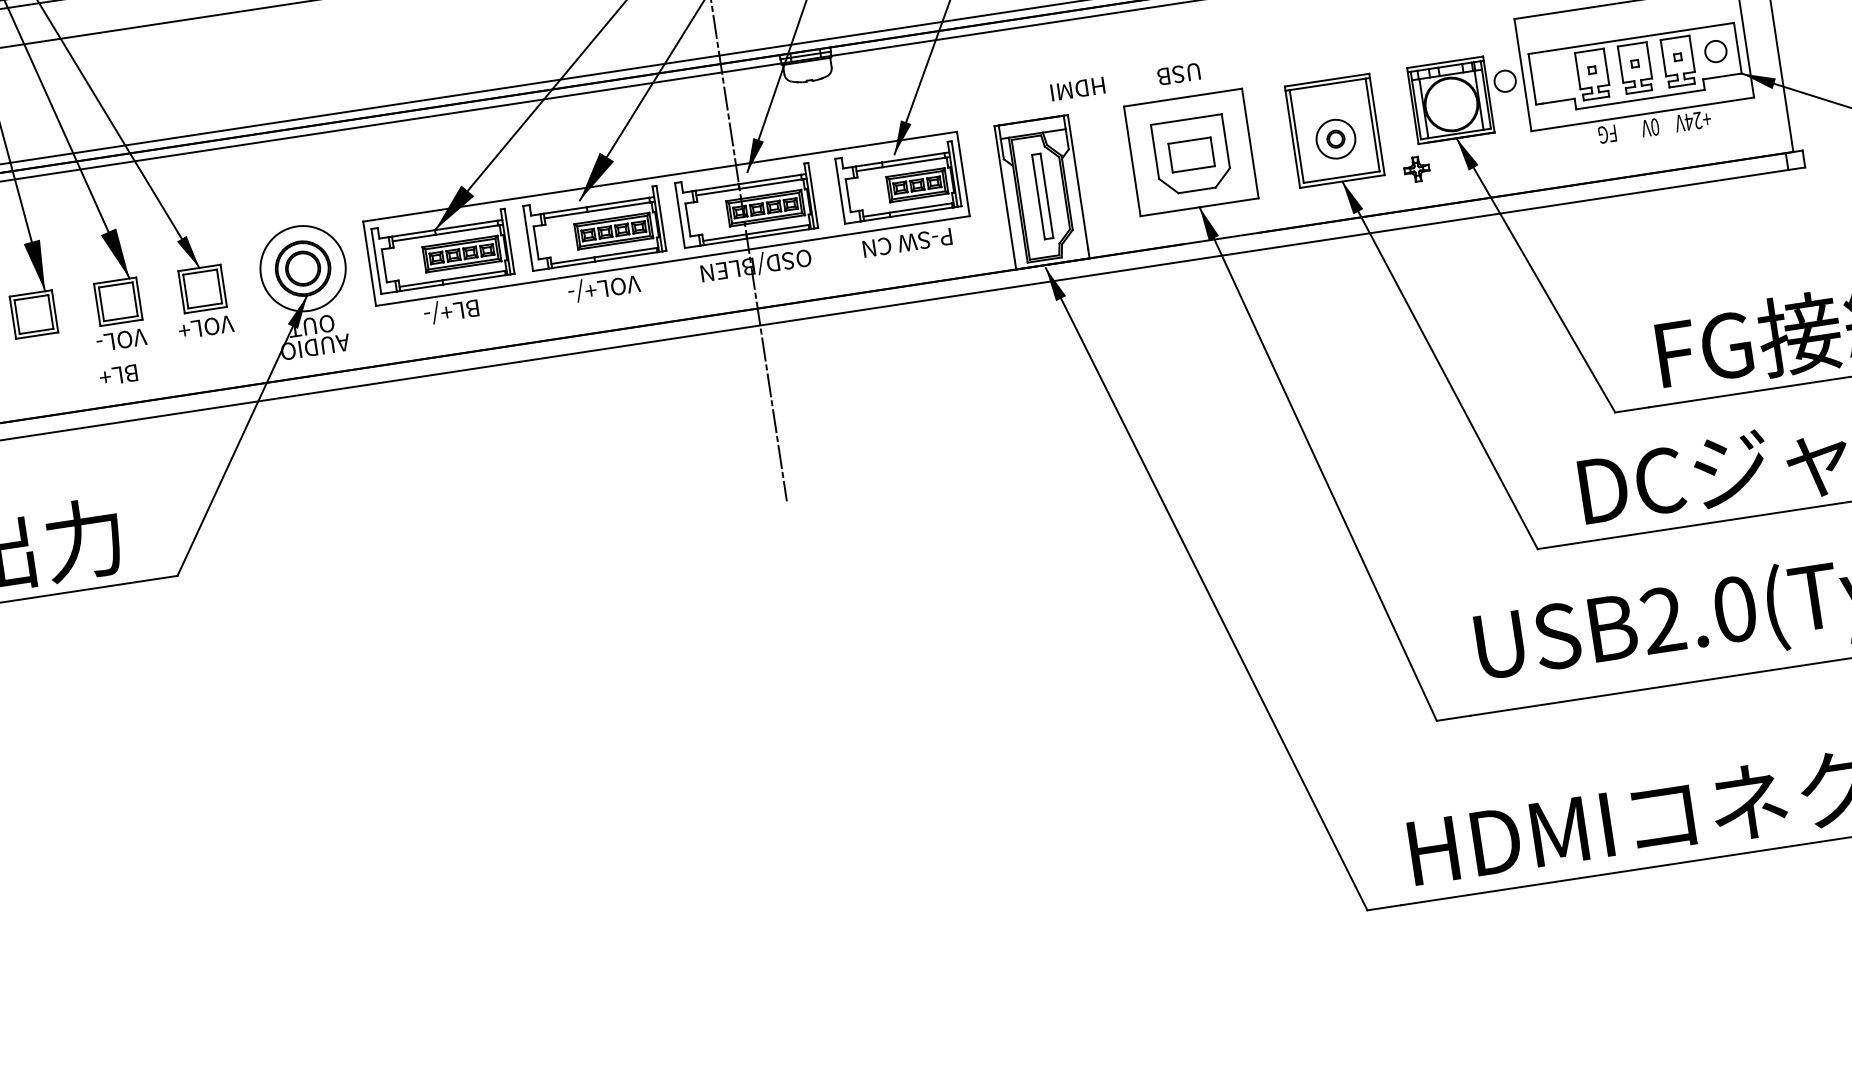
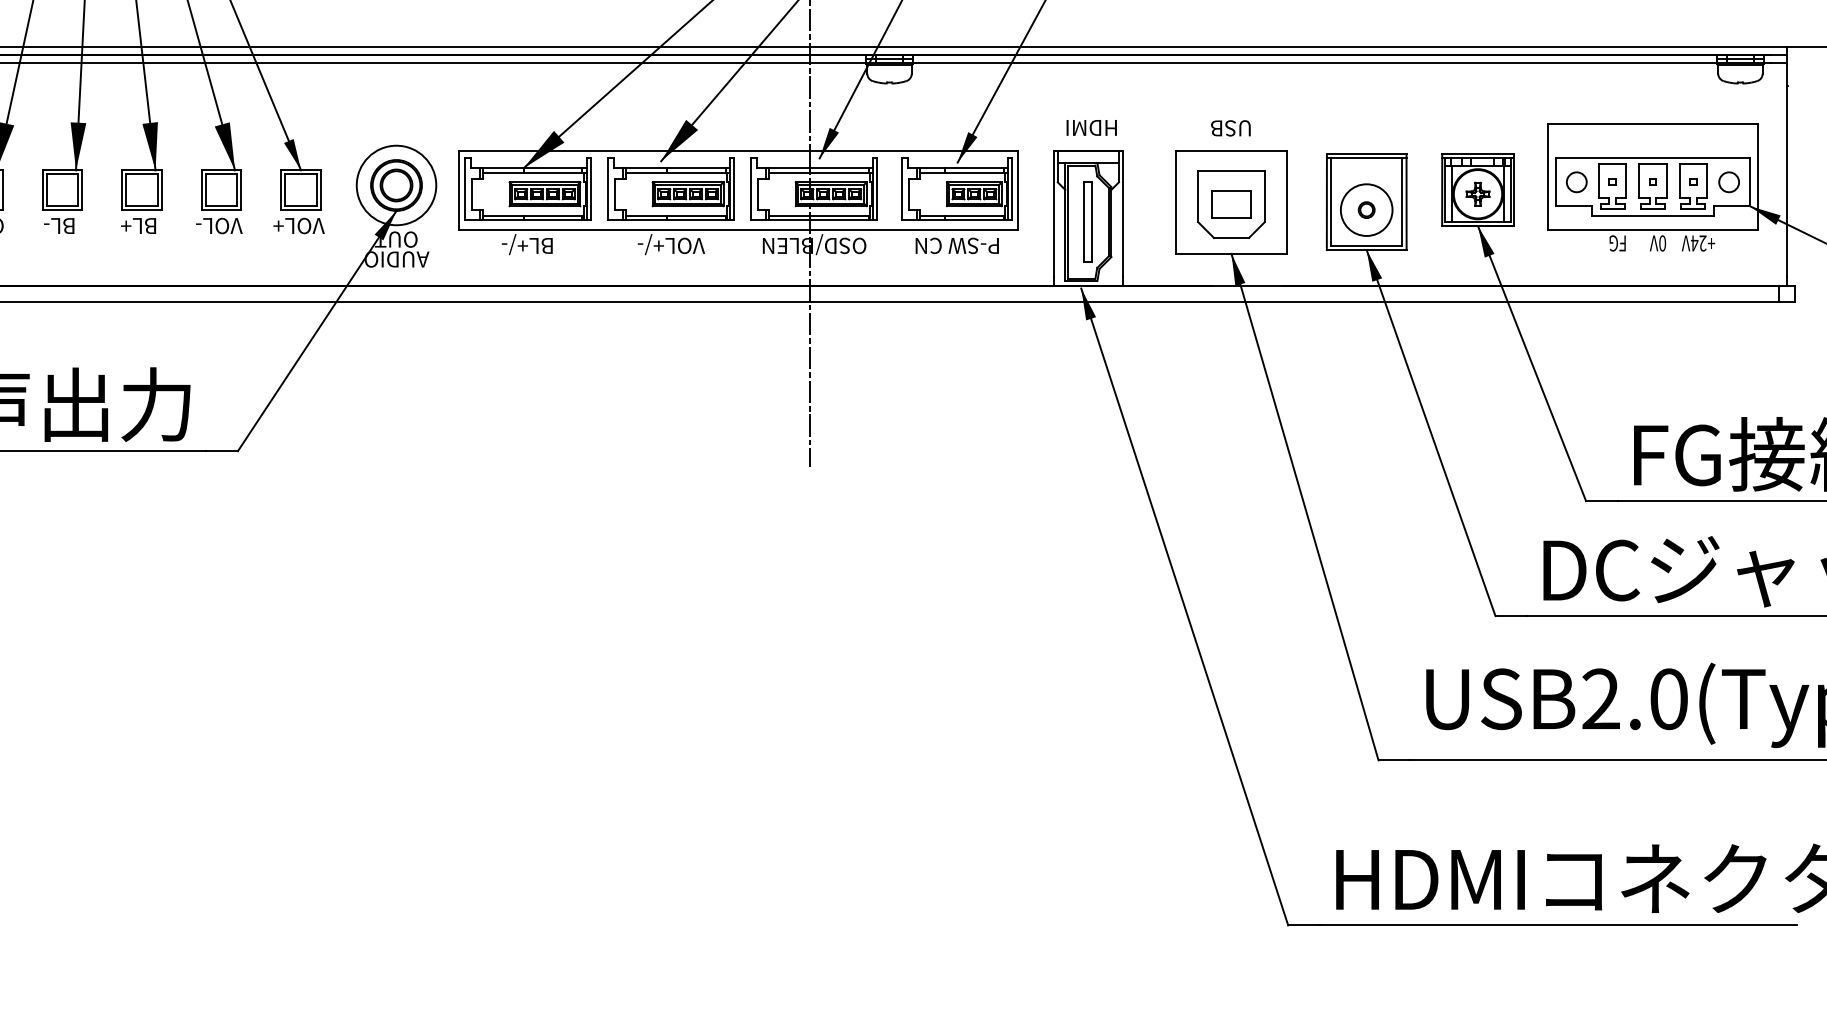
circle: (1504, 81) -> (1576, 182), moved
text: (1077, 88) -> (1091, 127), moved
circle: (1335, 138) -> (1366, 209), size x1.43
part: (1416, 168) -> (1477, 193), moved
text: (118, 374) -> (138, 225), moved

